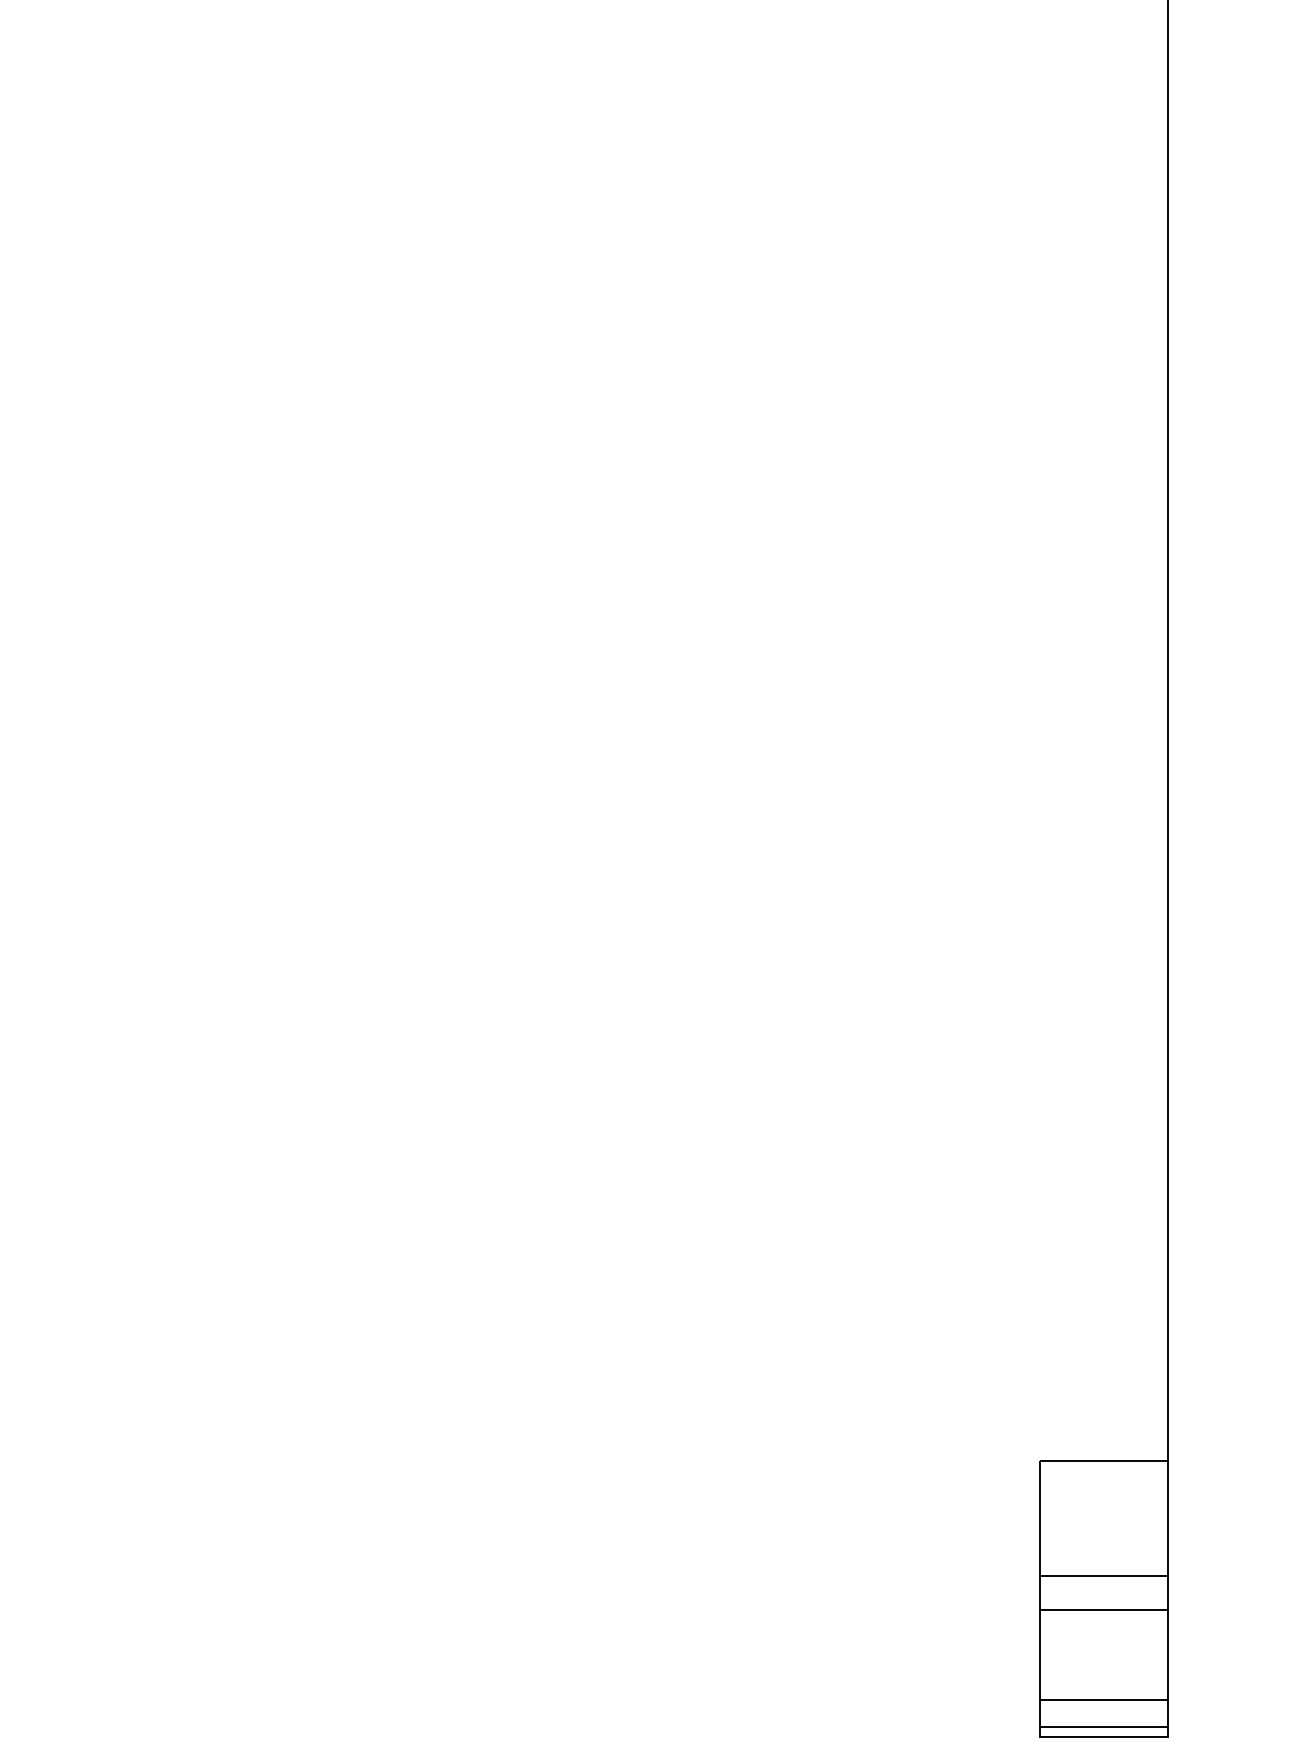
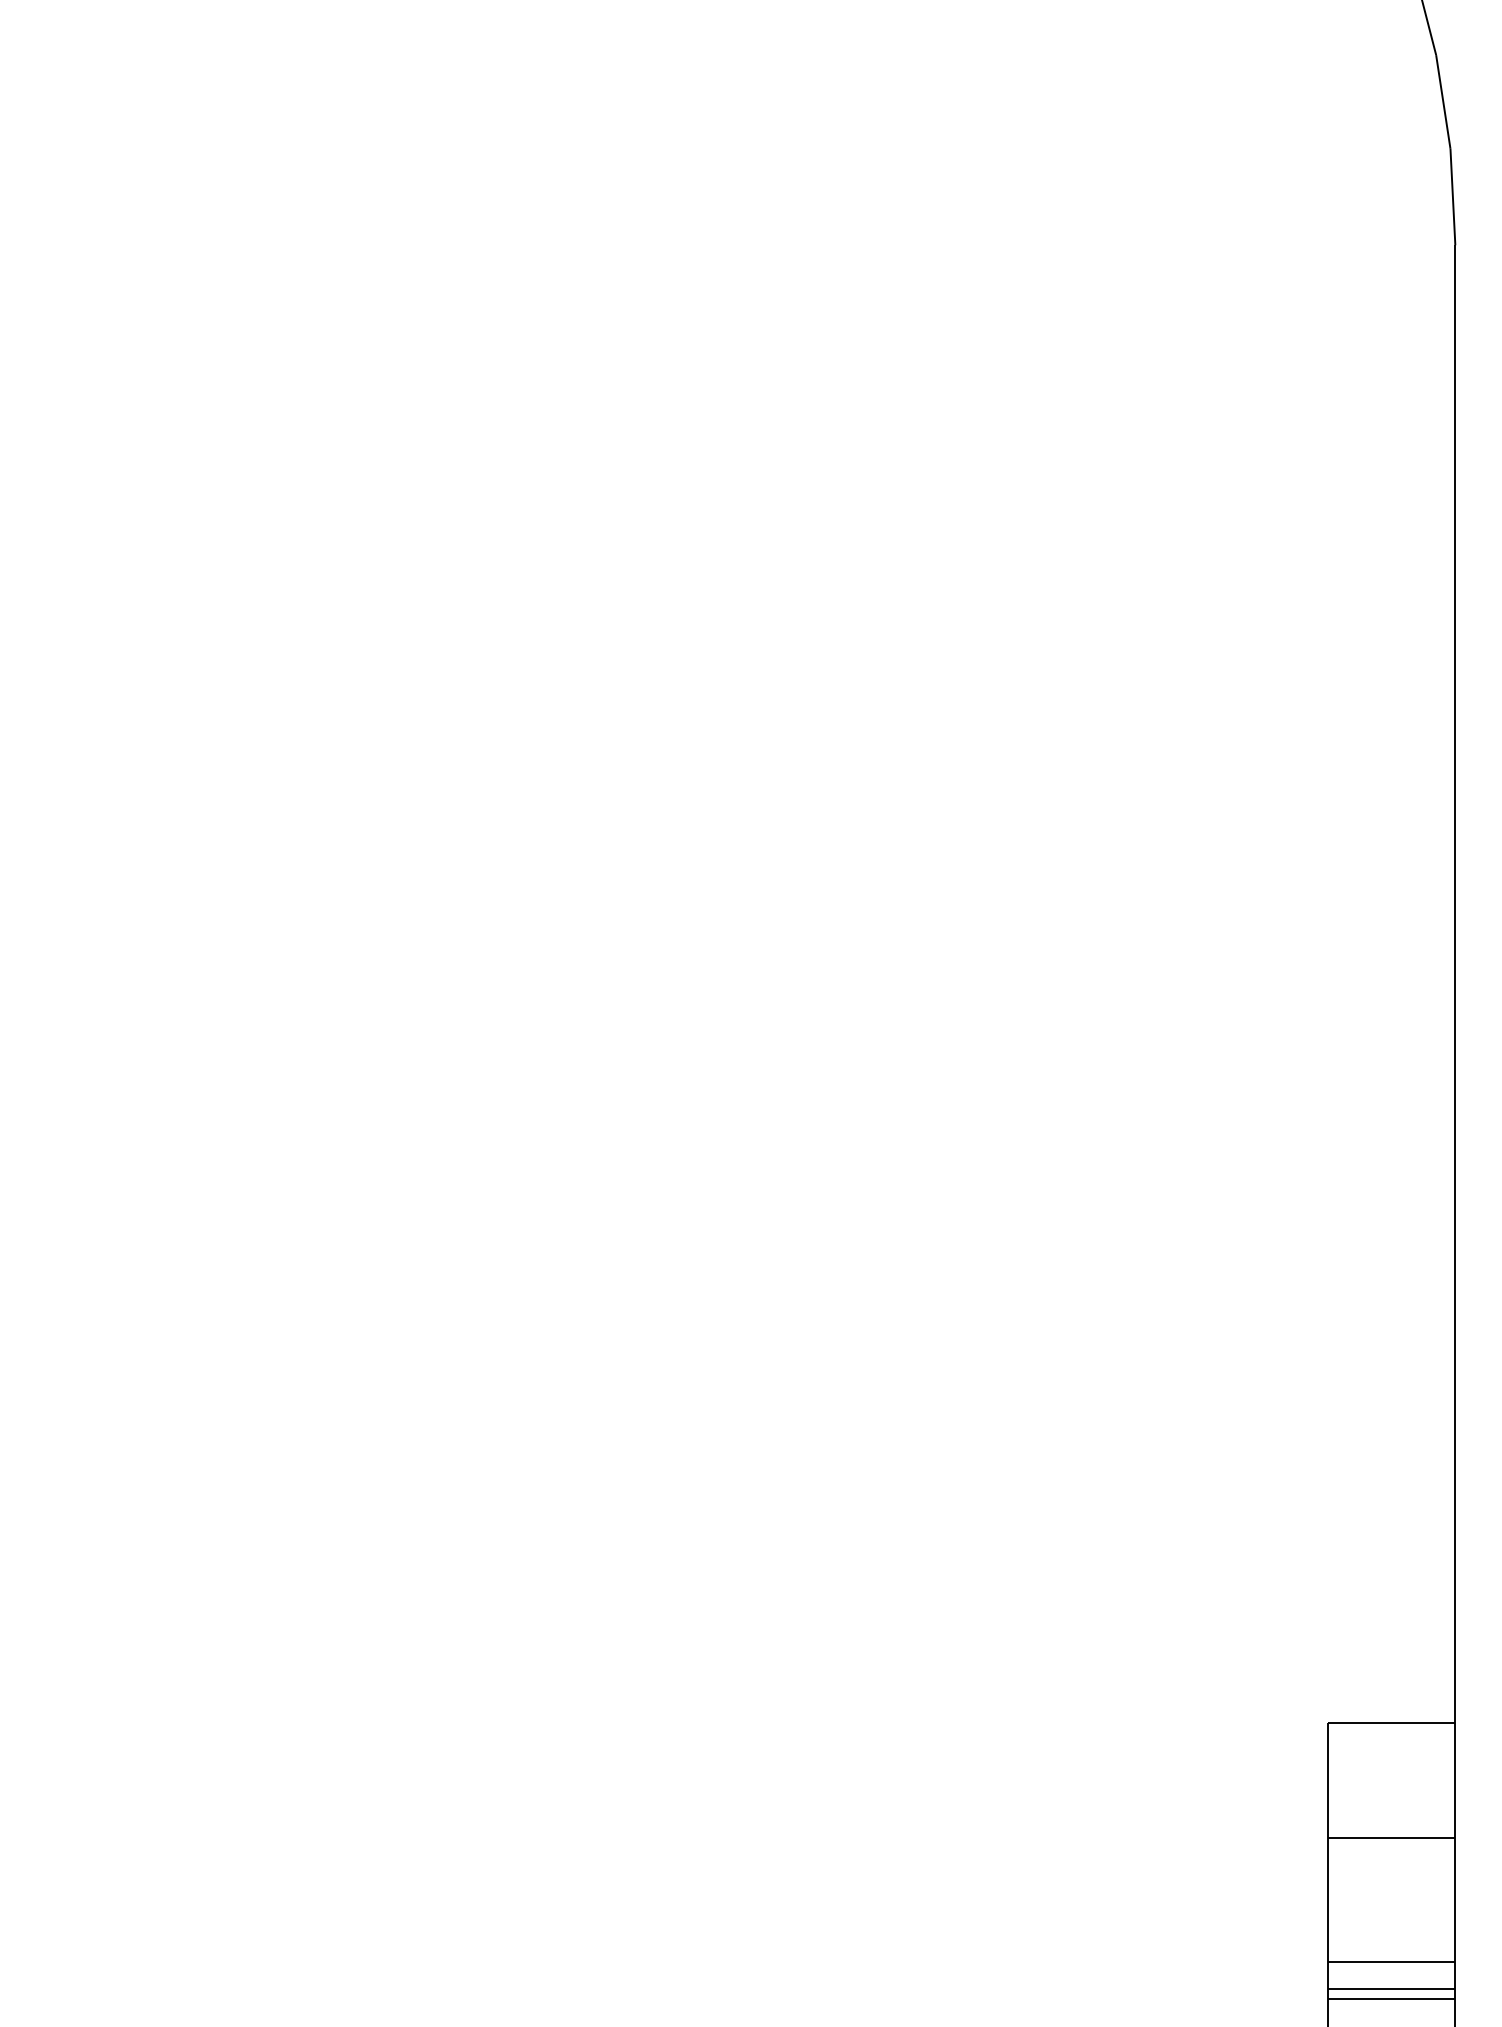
line: (1103, 1609) -> (1391, 1871), removed

